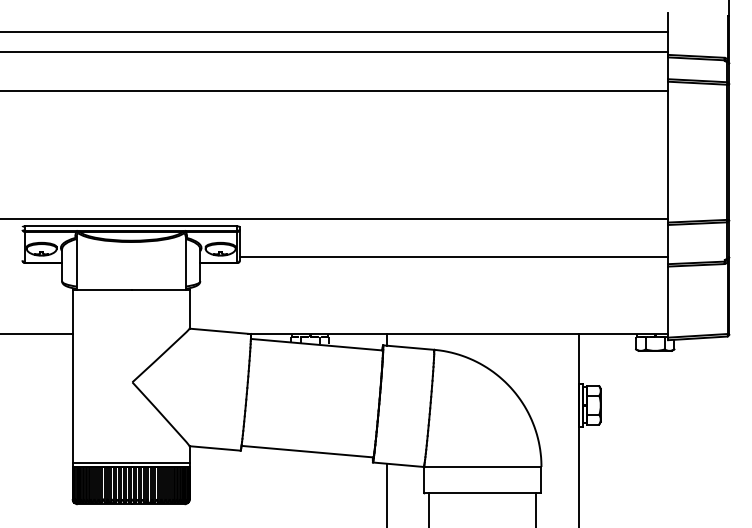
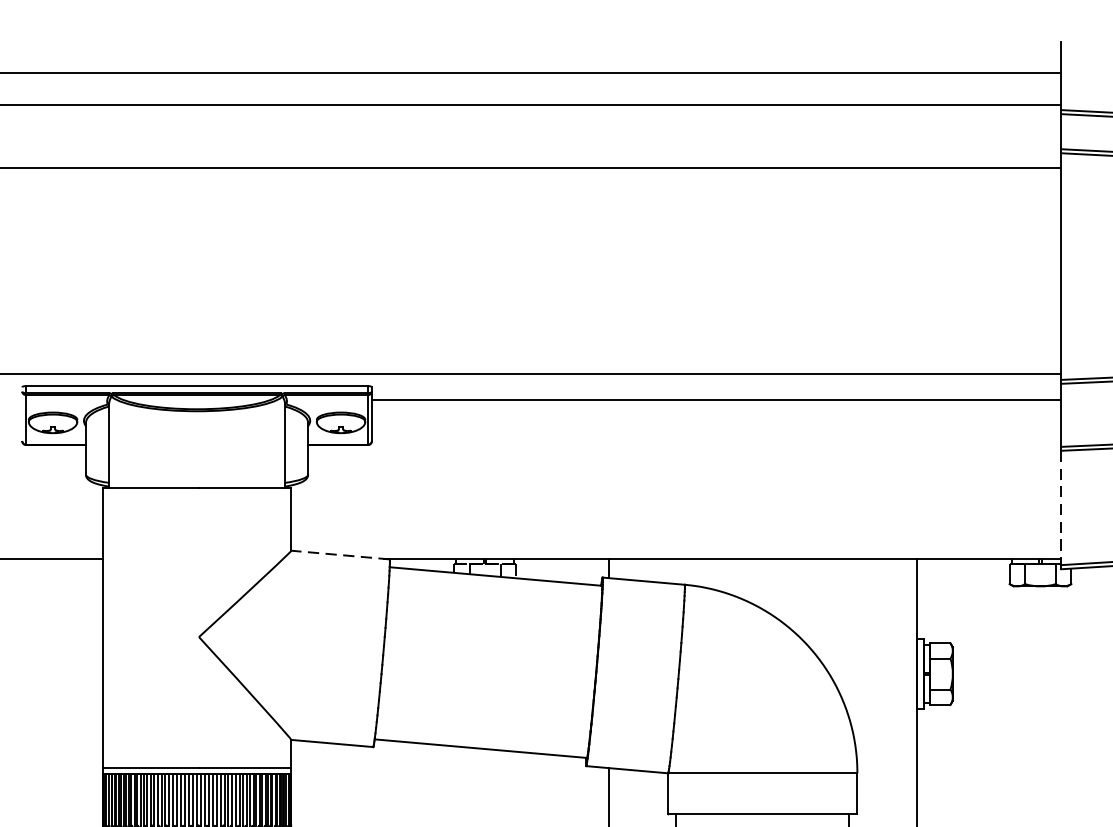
line: (453, 257) -> (715, 400), moved
line: (668, 302) -> (1061, 508), solid -> dashed
line: (220, 331) -> (340, 555), solid -> dashed

